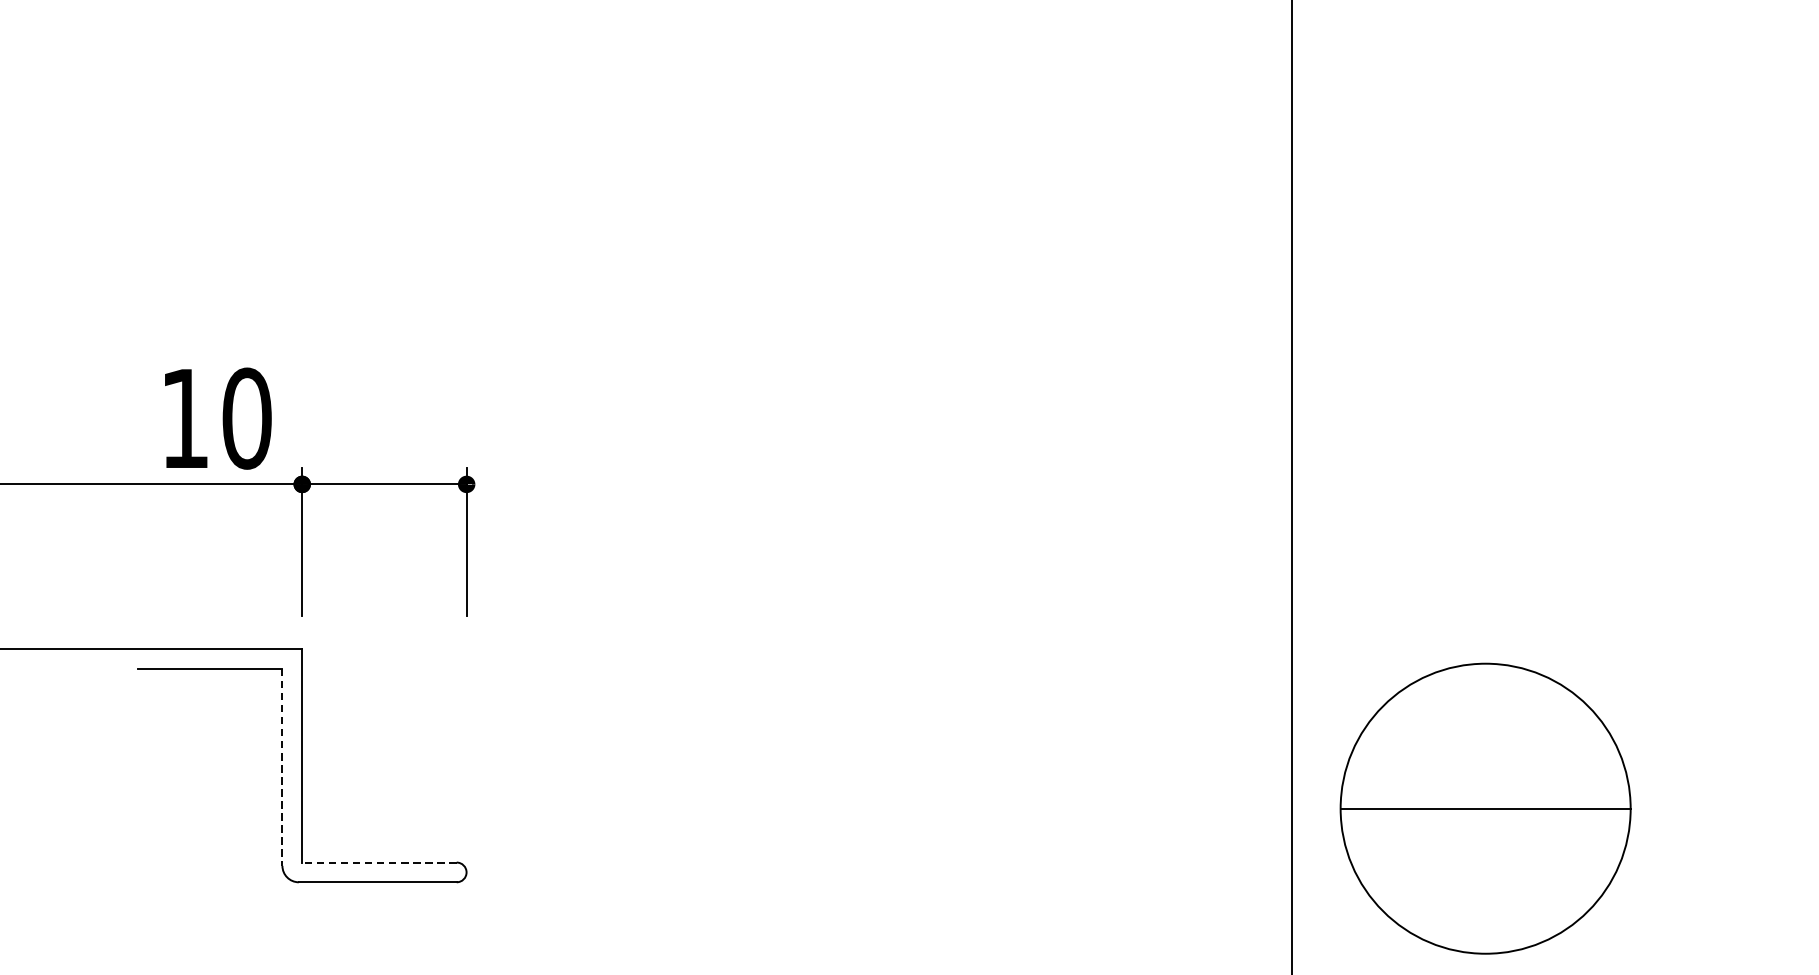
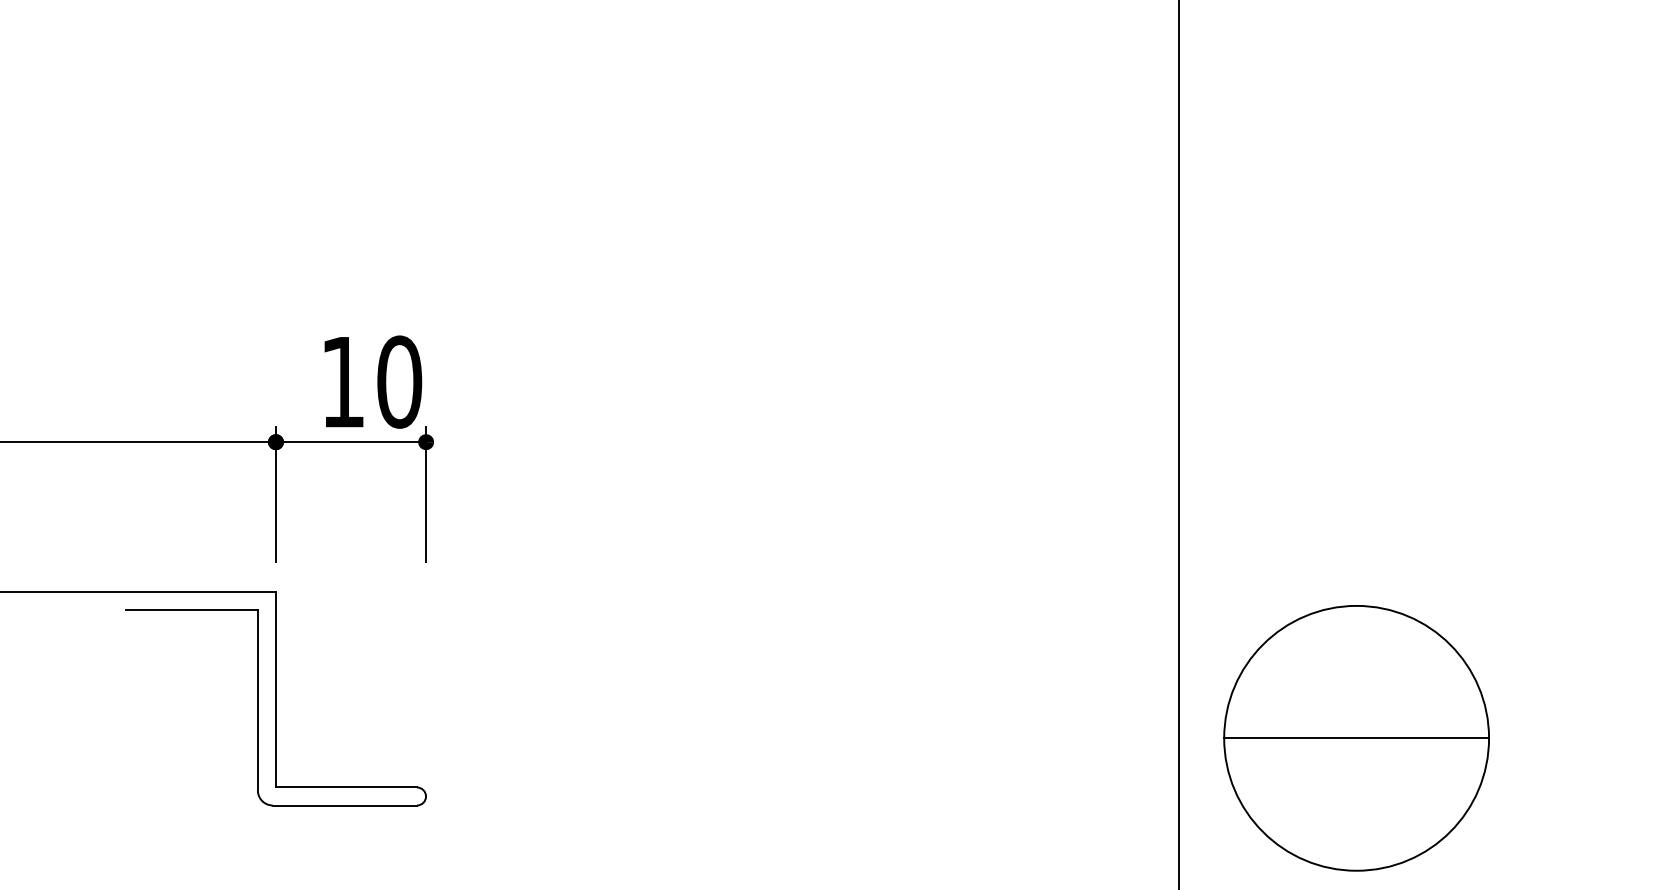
text: (218, 417) -> (373, 381), moved
line: (282, 767) -> (257, 700), dashed -> solid
line: (379, 862) -> (346, 787), dashed -> solid

